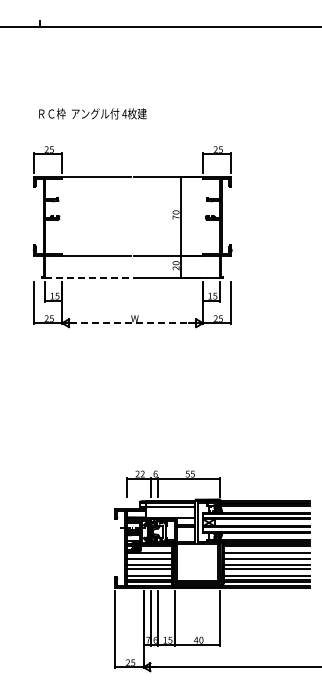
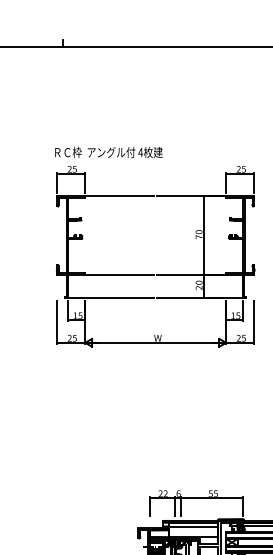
text: (92, 113) -> (108, 152), moved
line: (88, 278) -> (111, 298), dashed -> solid
line: (132, 323) -> (155, 343), dashed -> solid

